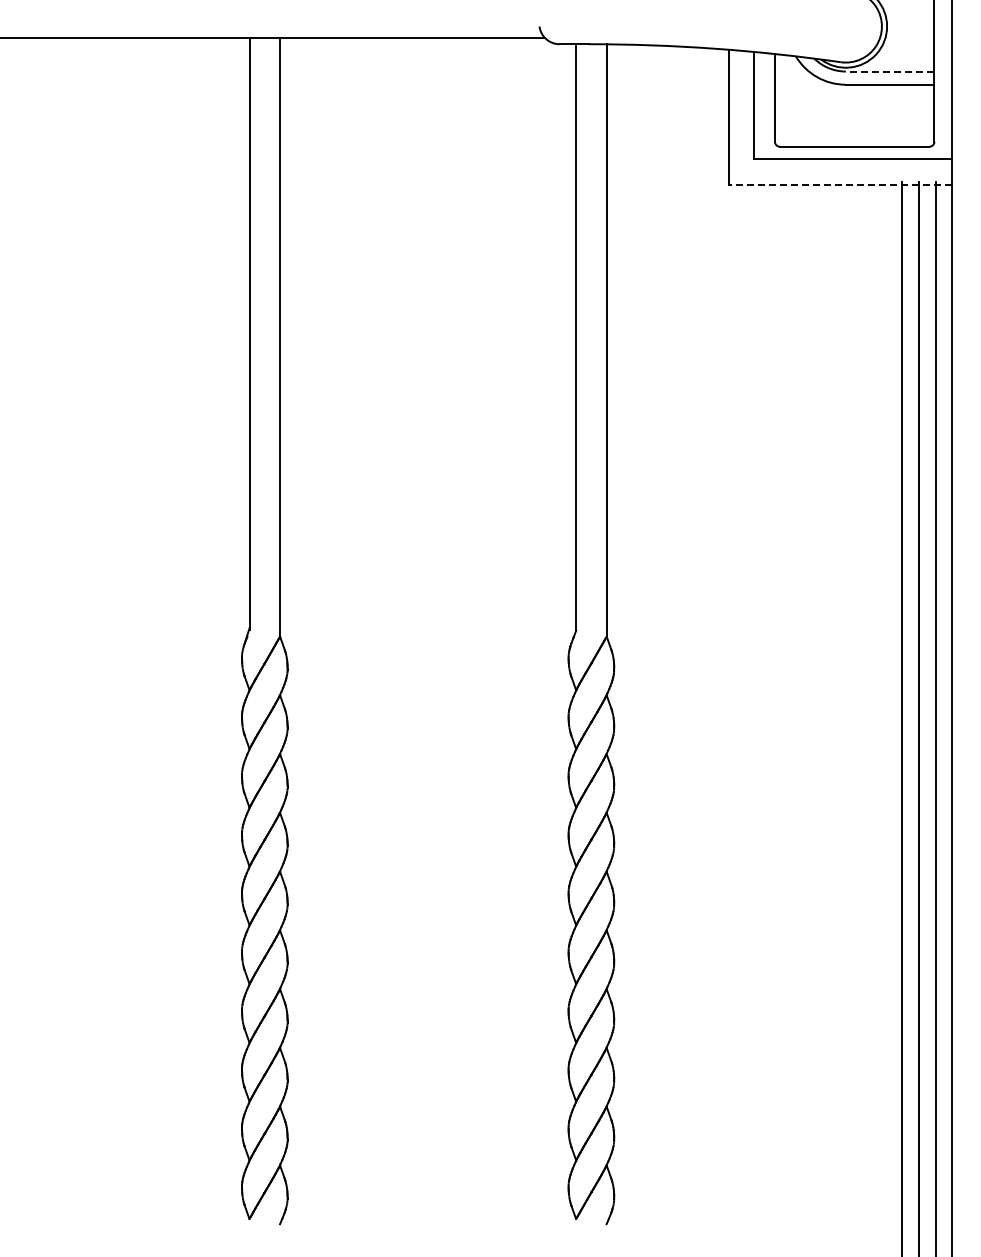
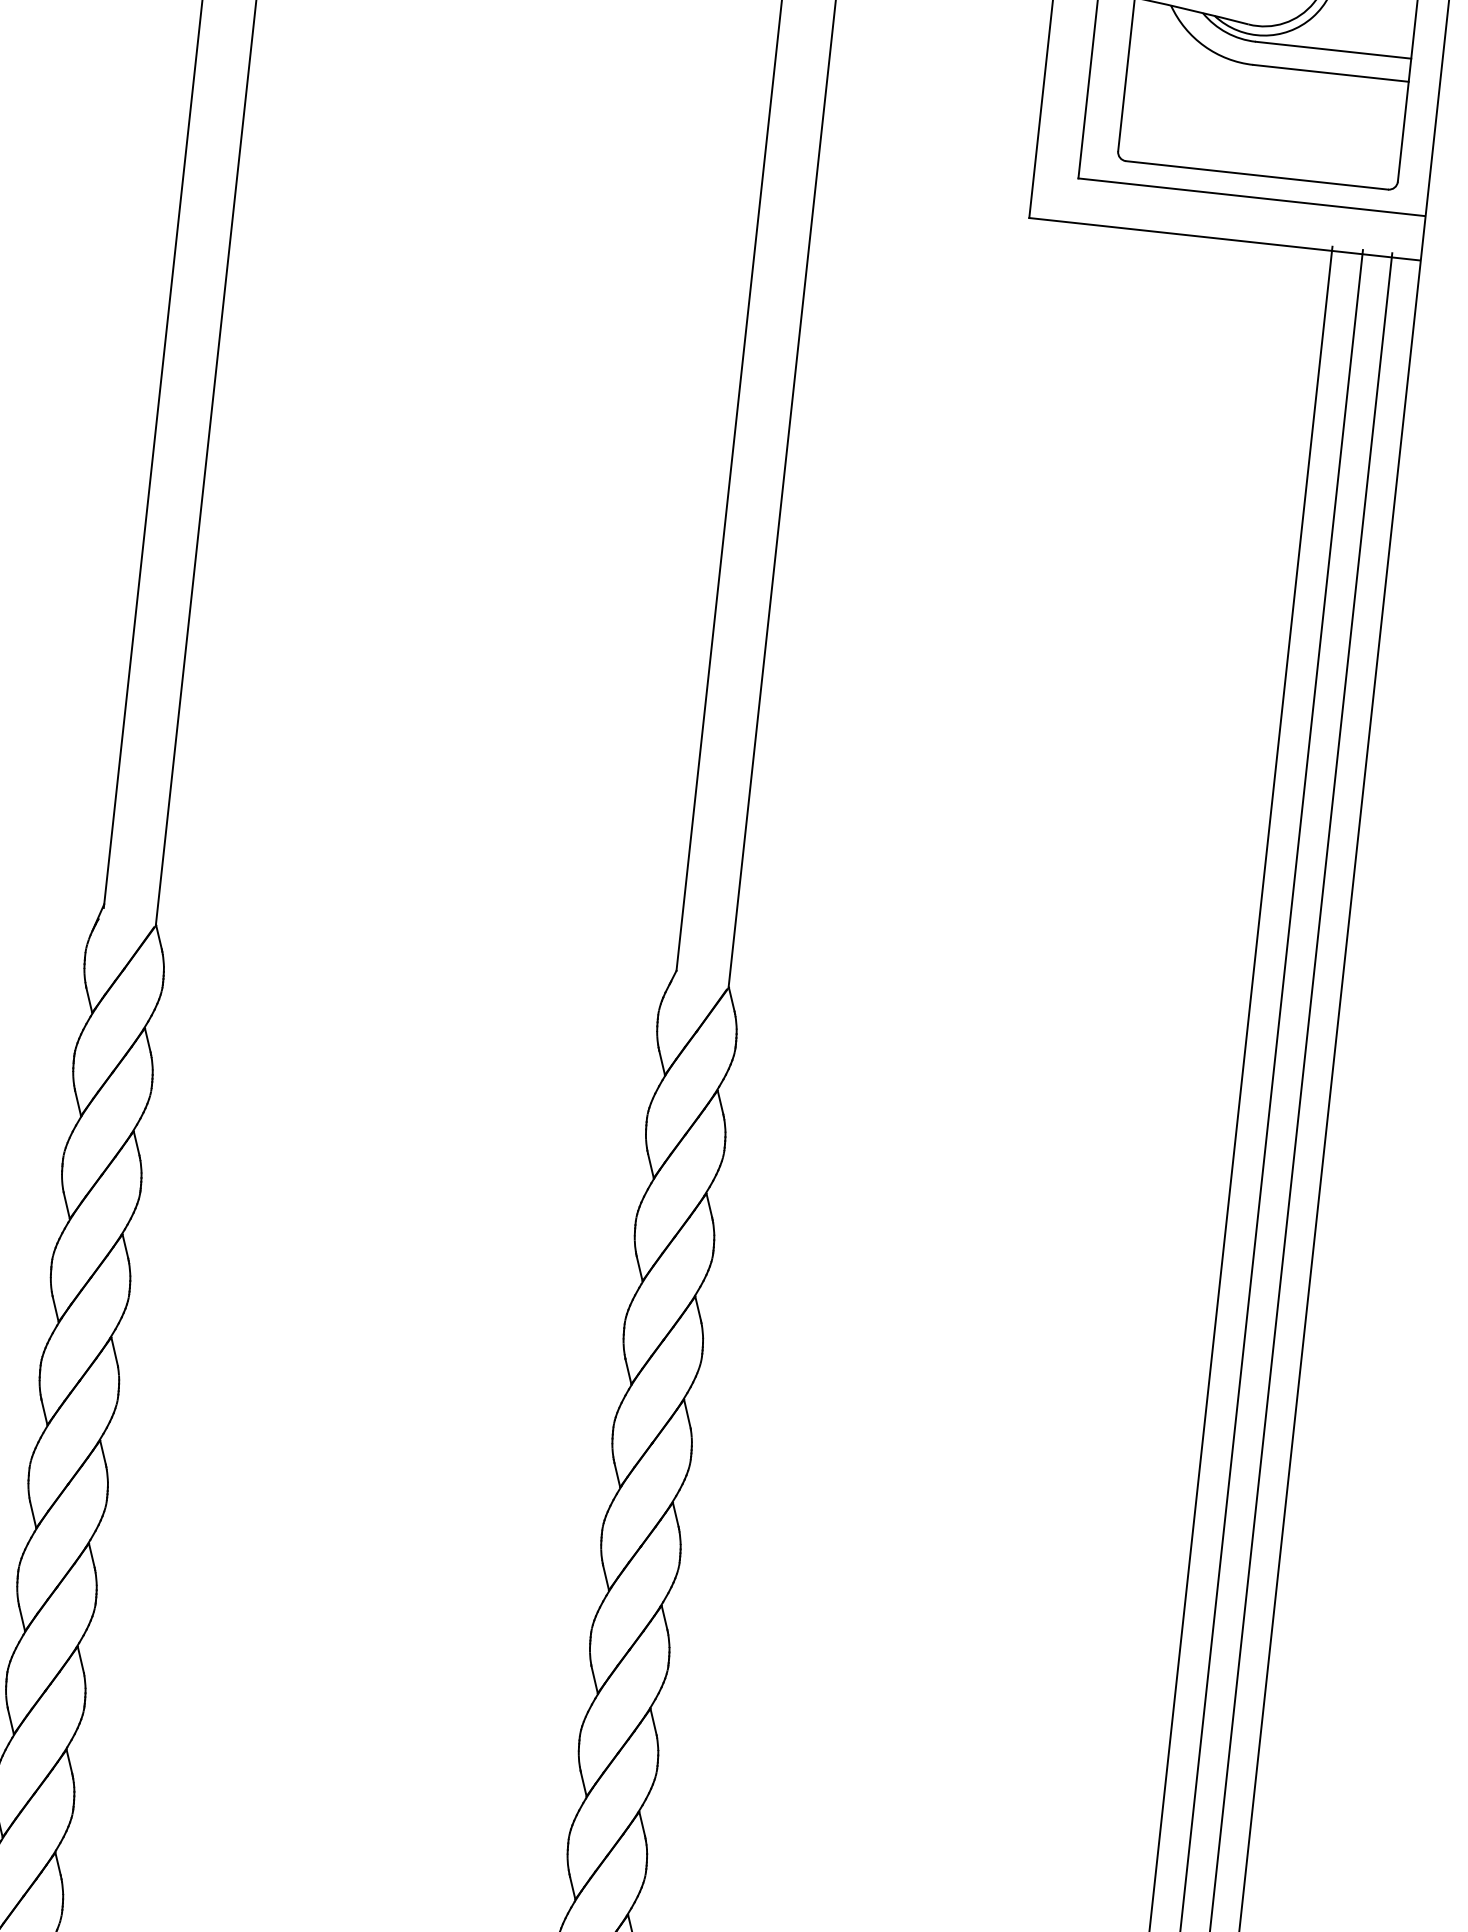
line: (889, 71) -> (1332, 50), dashed -> solid
line: (839, 184) -> (1223, 238), dashed -> solid

